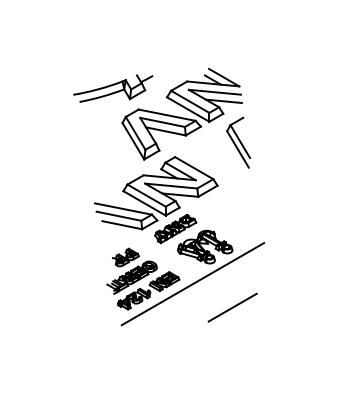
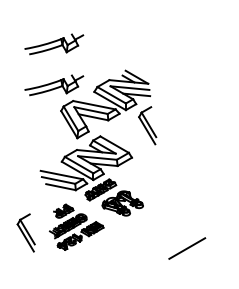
part: (113, 33) -> (54, 44), added
line: (192, 284) -> (113, 231), removed
part: (75, 286) -> (26, 232), added
line: (232, 307) -> (187, 248), moved

